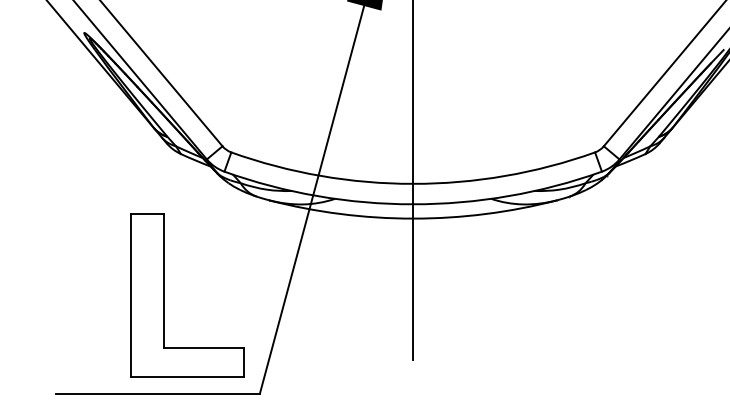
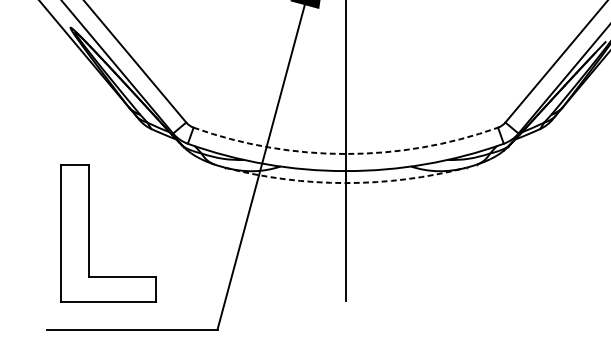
arc: (413, 183) -> (346, 153), solid -> dashed
arc: (413, 218) -> (346, 182), solid -> dashed
part: (164, 295) -> (89, 233), moved

